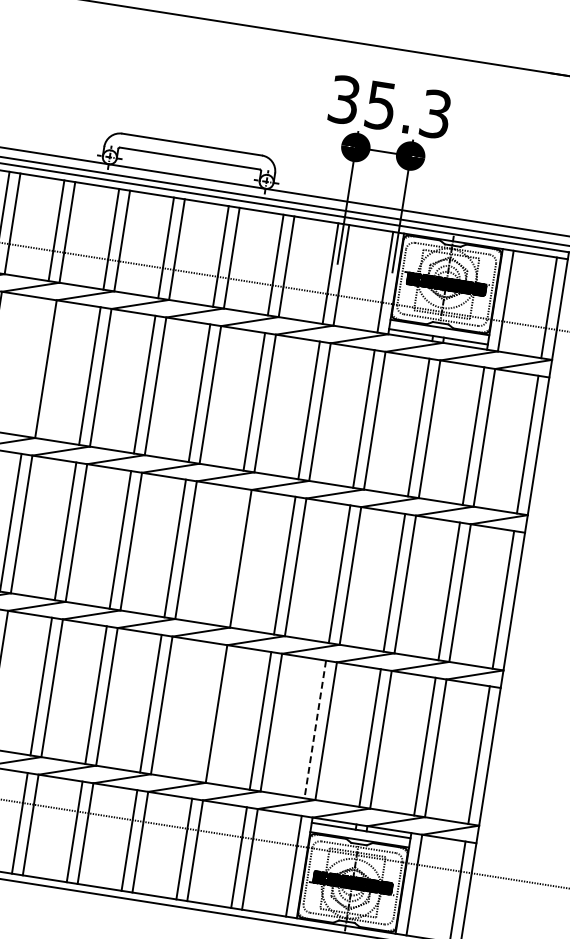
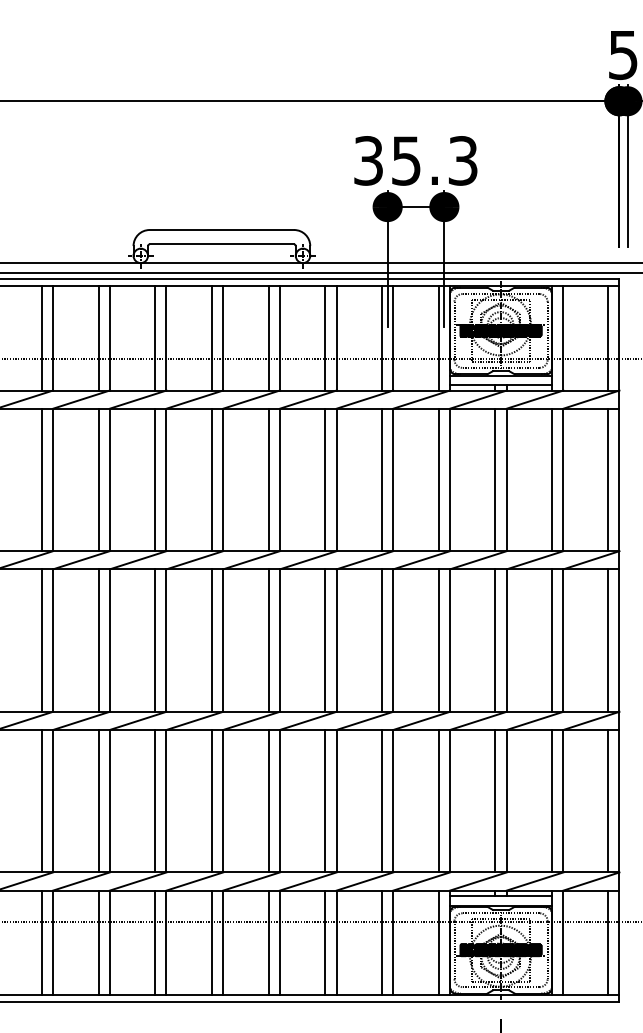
line: (35, 367) -> (98, 479), added
line: (230, 557) -> (325, 640), added
line: (205, 711) -> (325, 800), added
line: (315, 729) -> (438, 801), dashed -> solid

